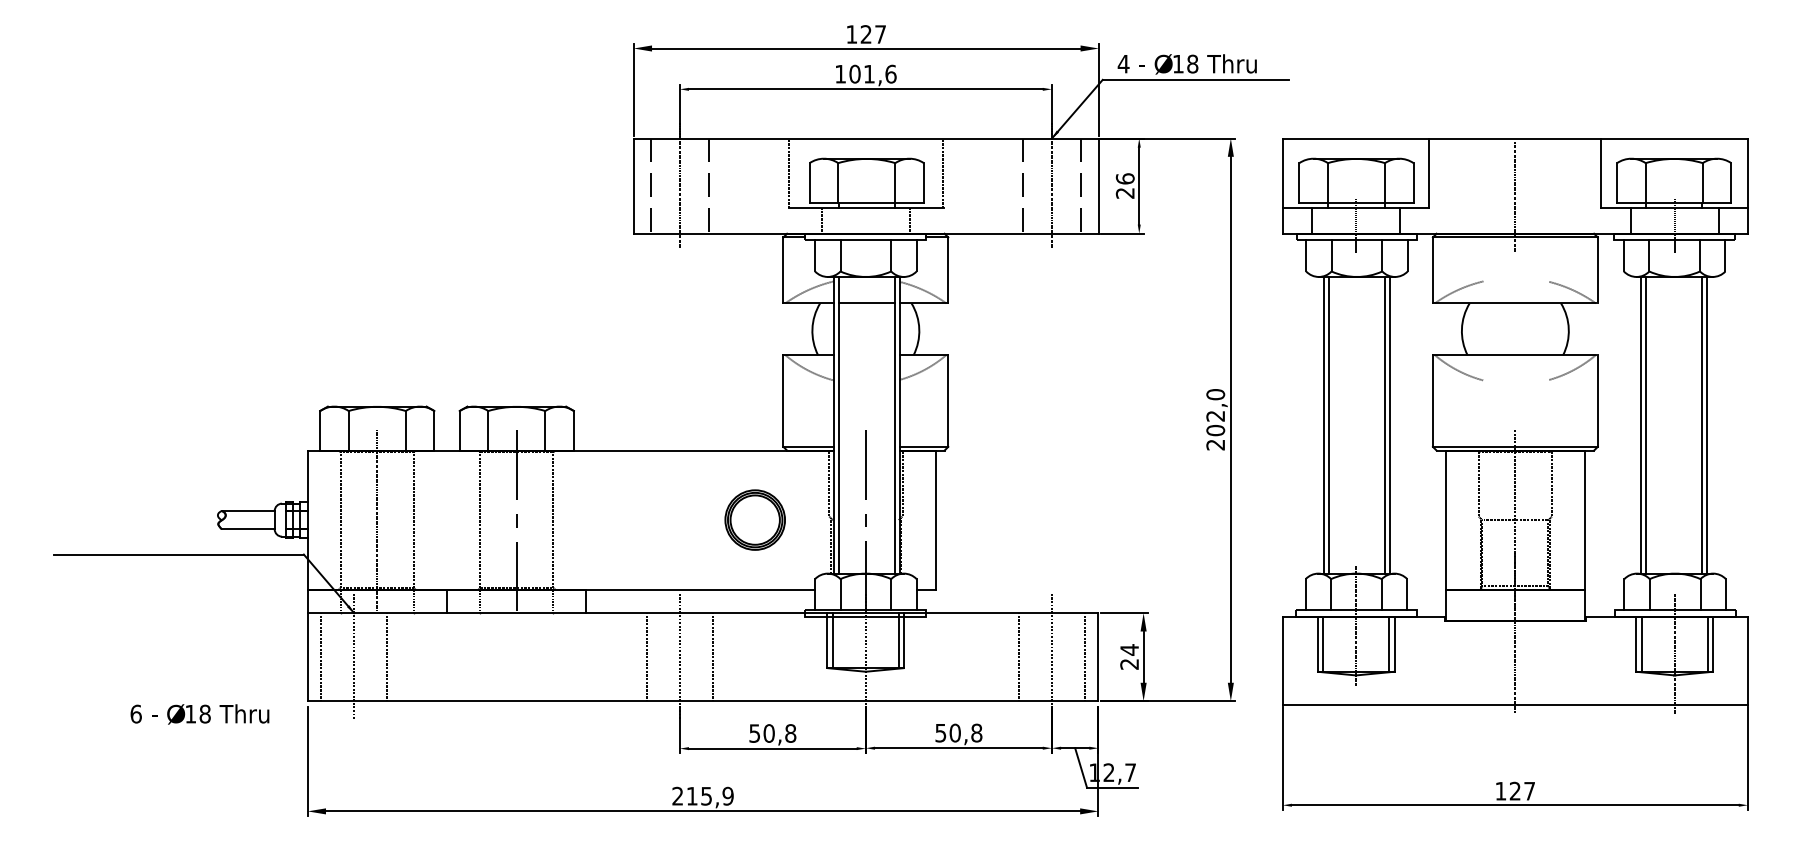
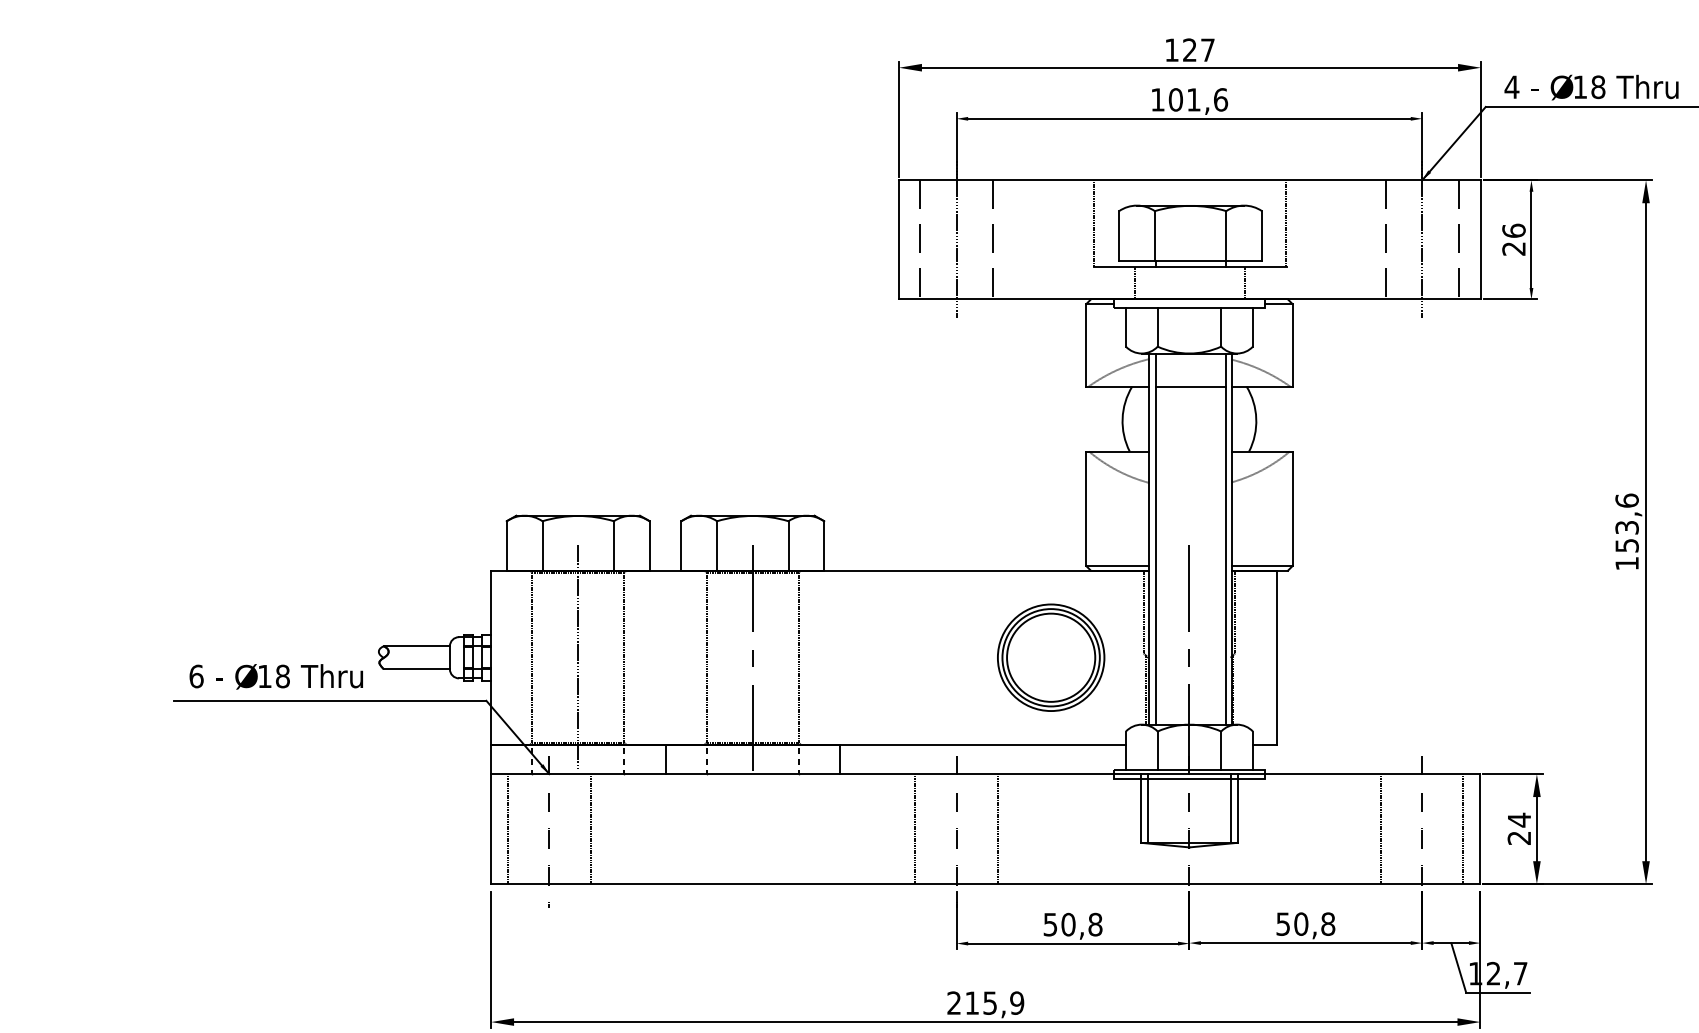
text: (1215, 419) -> (1626, 531), 202,0 -> 153,6
part: (754, 519) -> (1050, 656), size x1.43
text: (199, 714) -> (275, 676), moved

